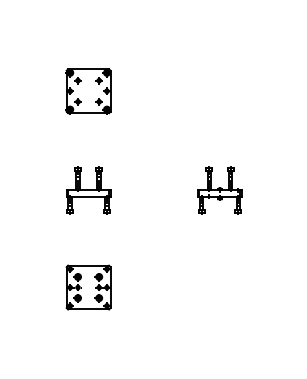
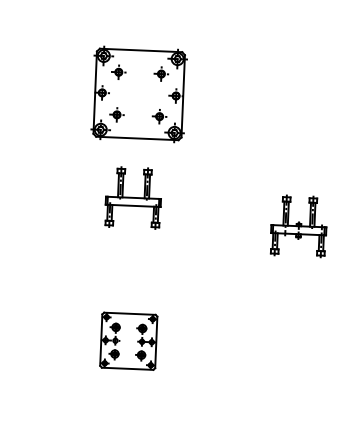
part: (88, 91) -> (138, 94), size x1.6
part: (88, 190) -> (133, 197), moved

